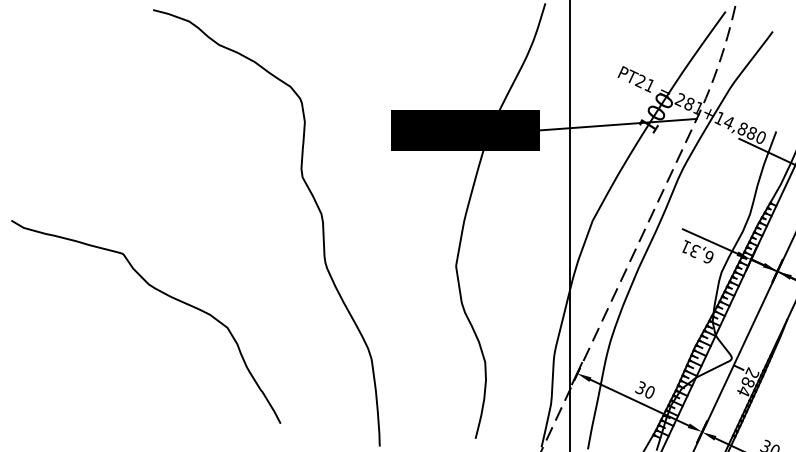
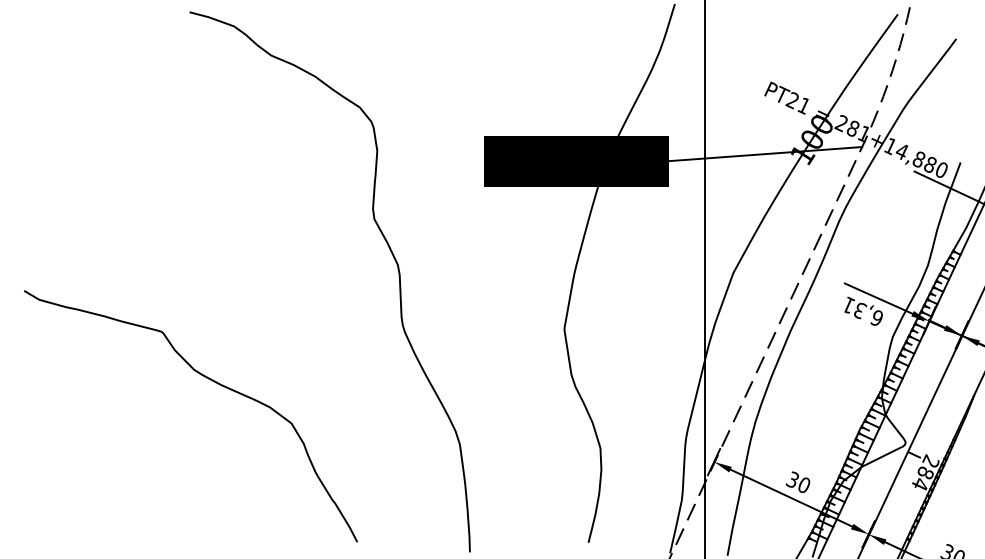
curve: (160, 292) -> (208, 379), moved

